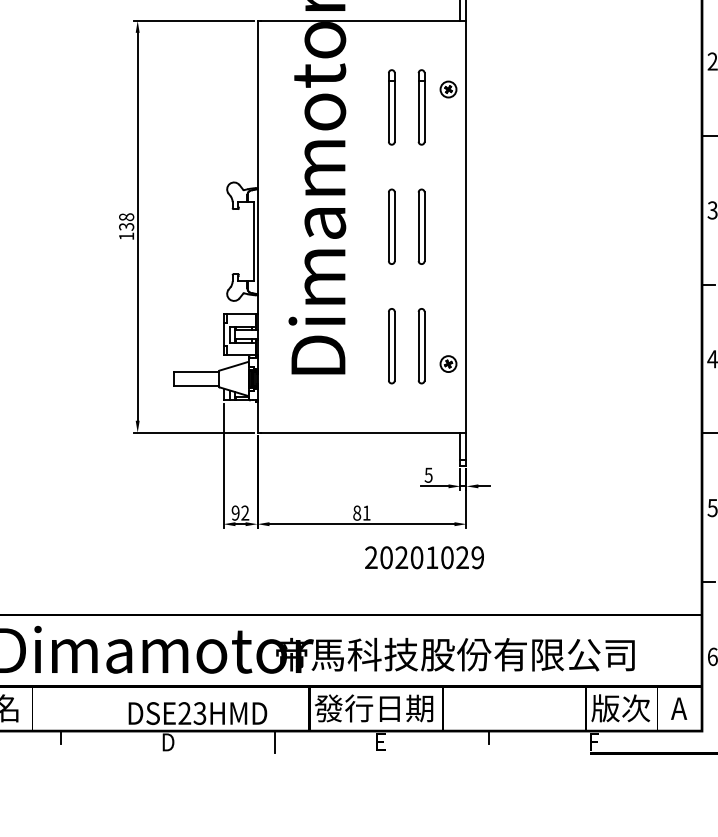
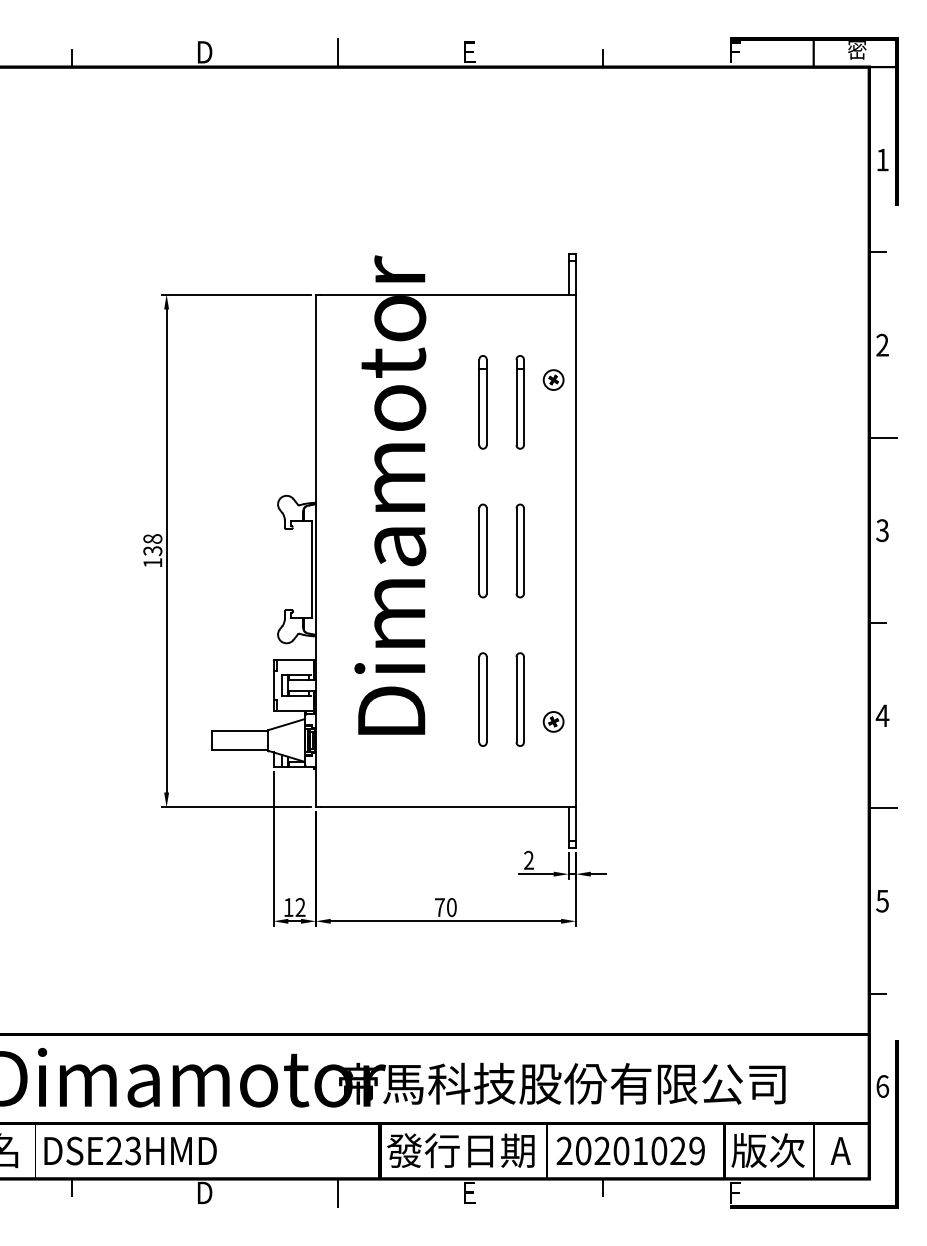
text: (428, 474) -> (528, 859), 5 -> 2
text: (235, 513) -> (288, 907), 92 -> 12
text: (361, 513) -> (445, 907), 81 -> 70
text: (424, 557) -> (630, 1150), moved
text: (197, 713) -> (130, 1150), moved

